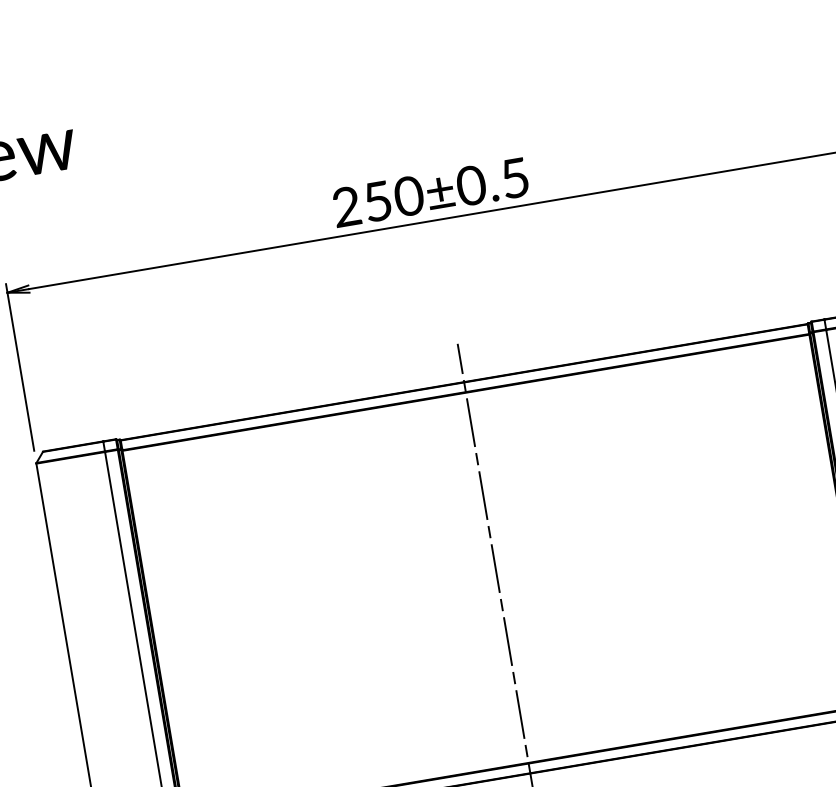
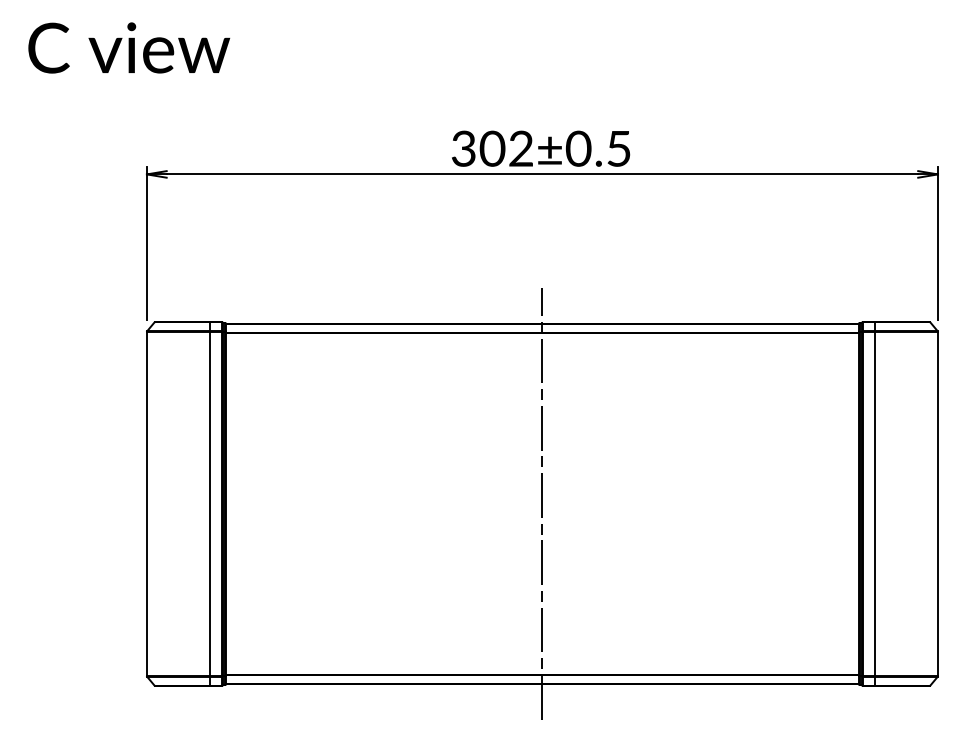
text: (378, 200) -> (493, 148), 250±0.5 -> 302±0.5

